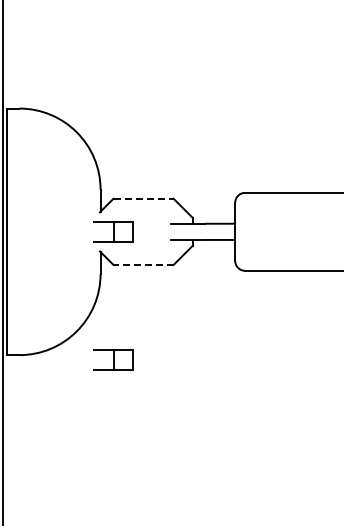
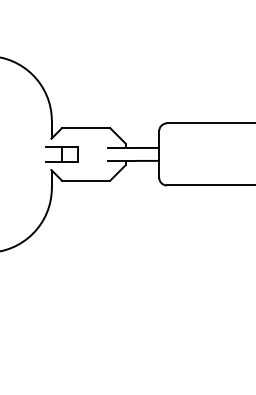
line: (144, 198) -> (86, 127), dashed -> solid
line: (143, 264) -> (86, 180), dashed -> solid
part: (113, 359) -> (62, 256), removed

